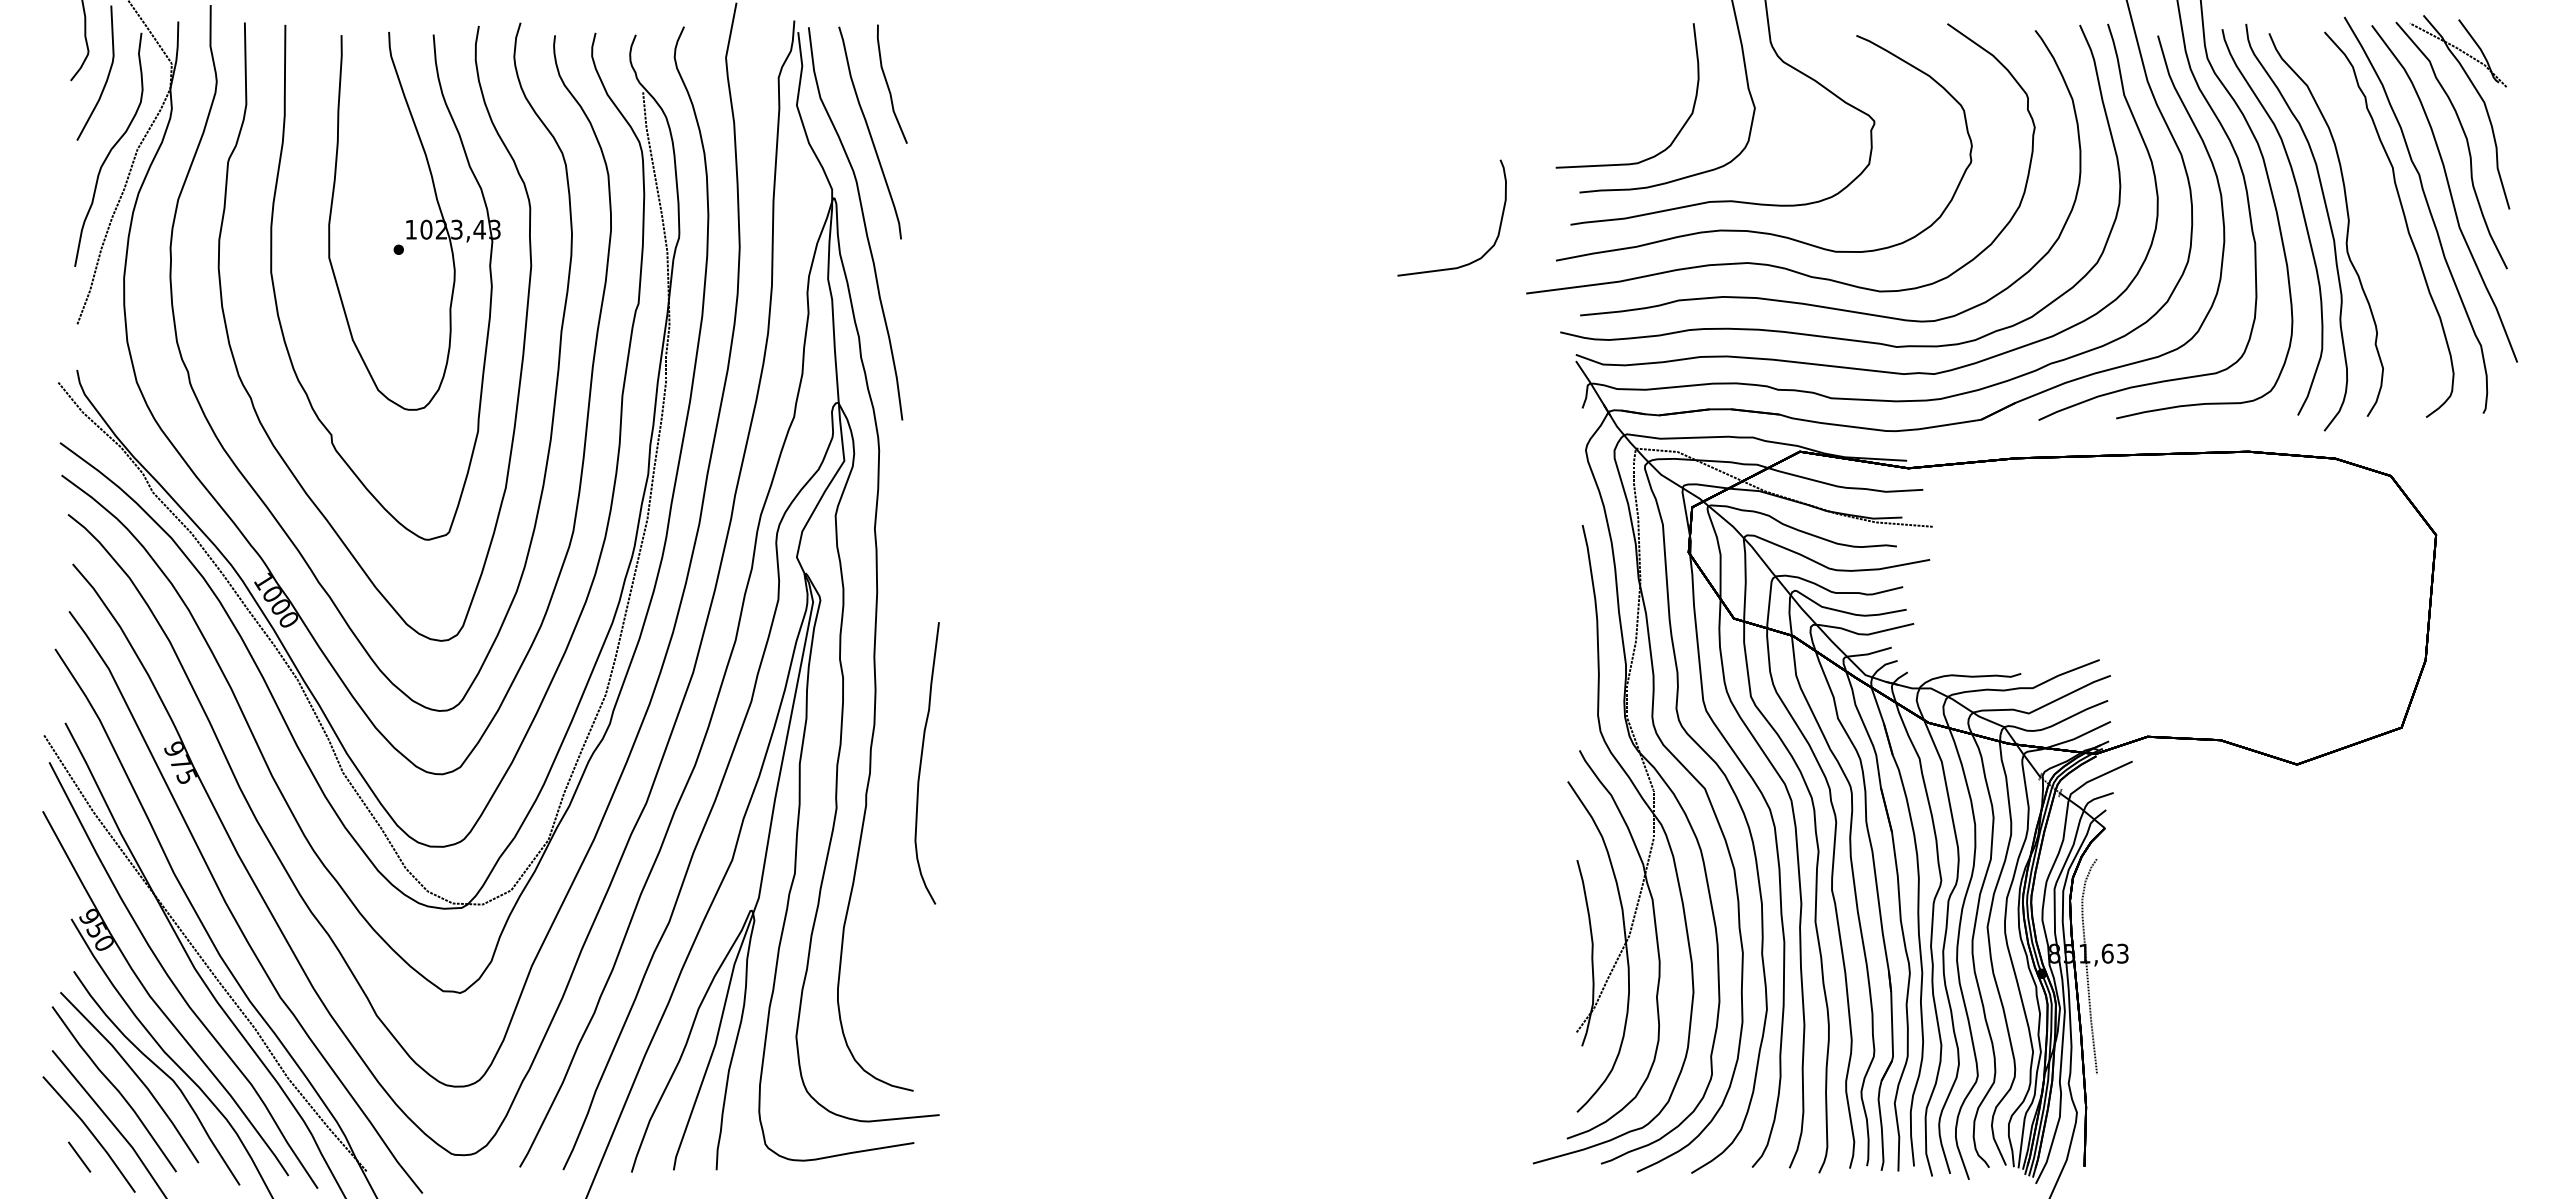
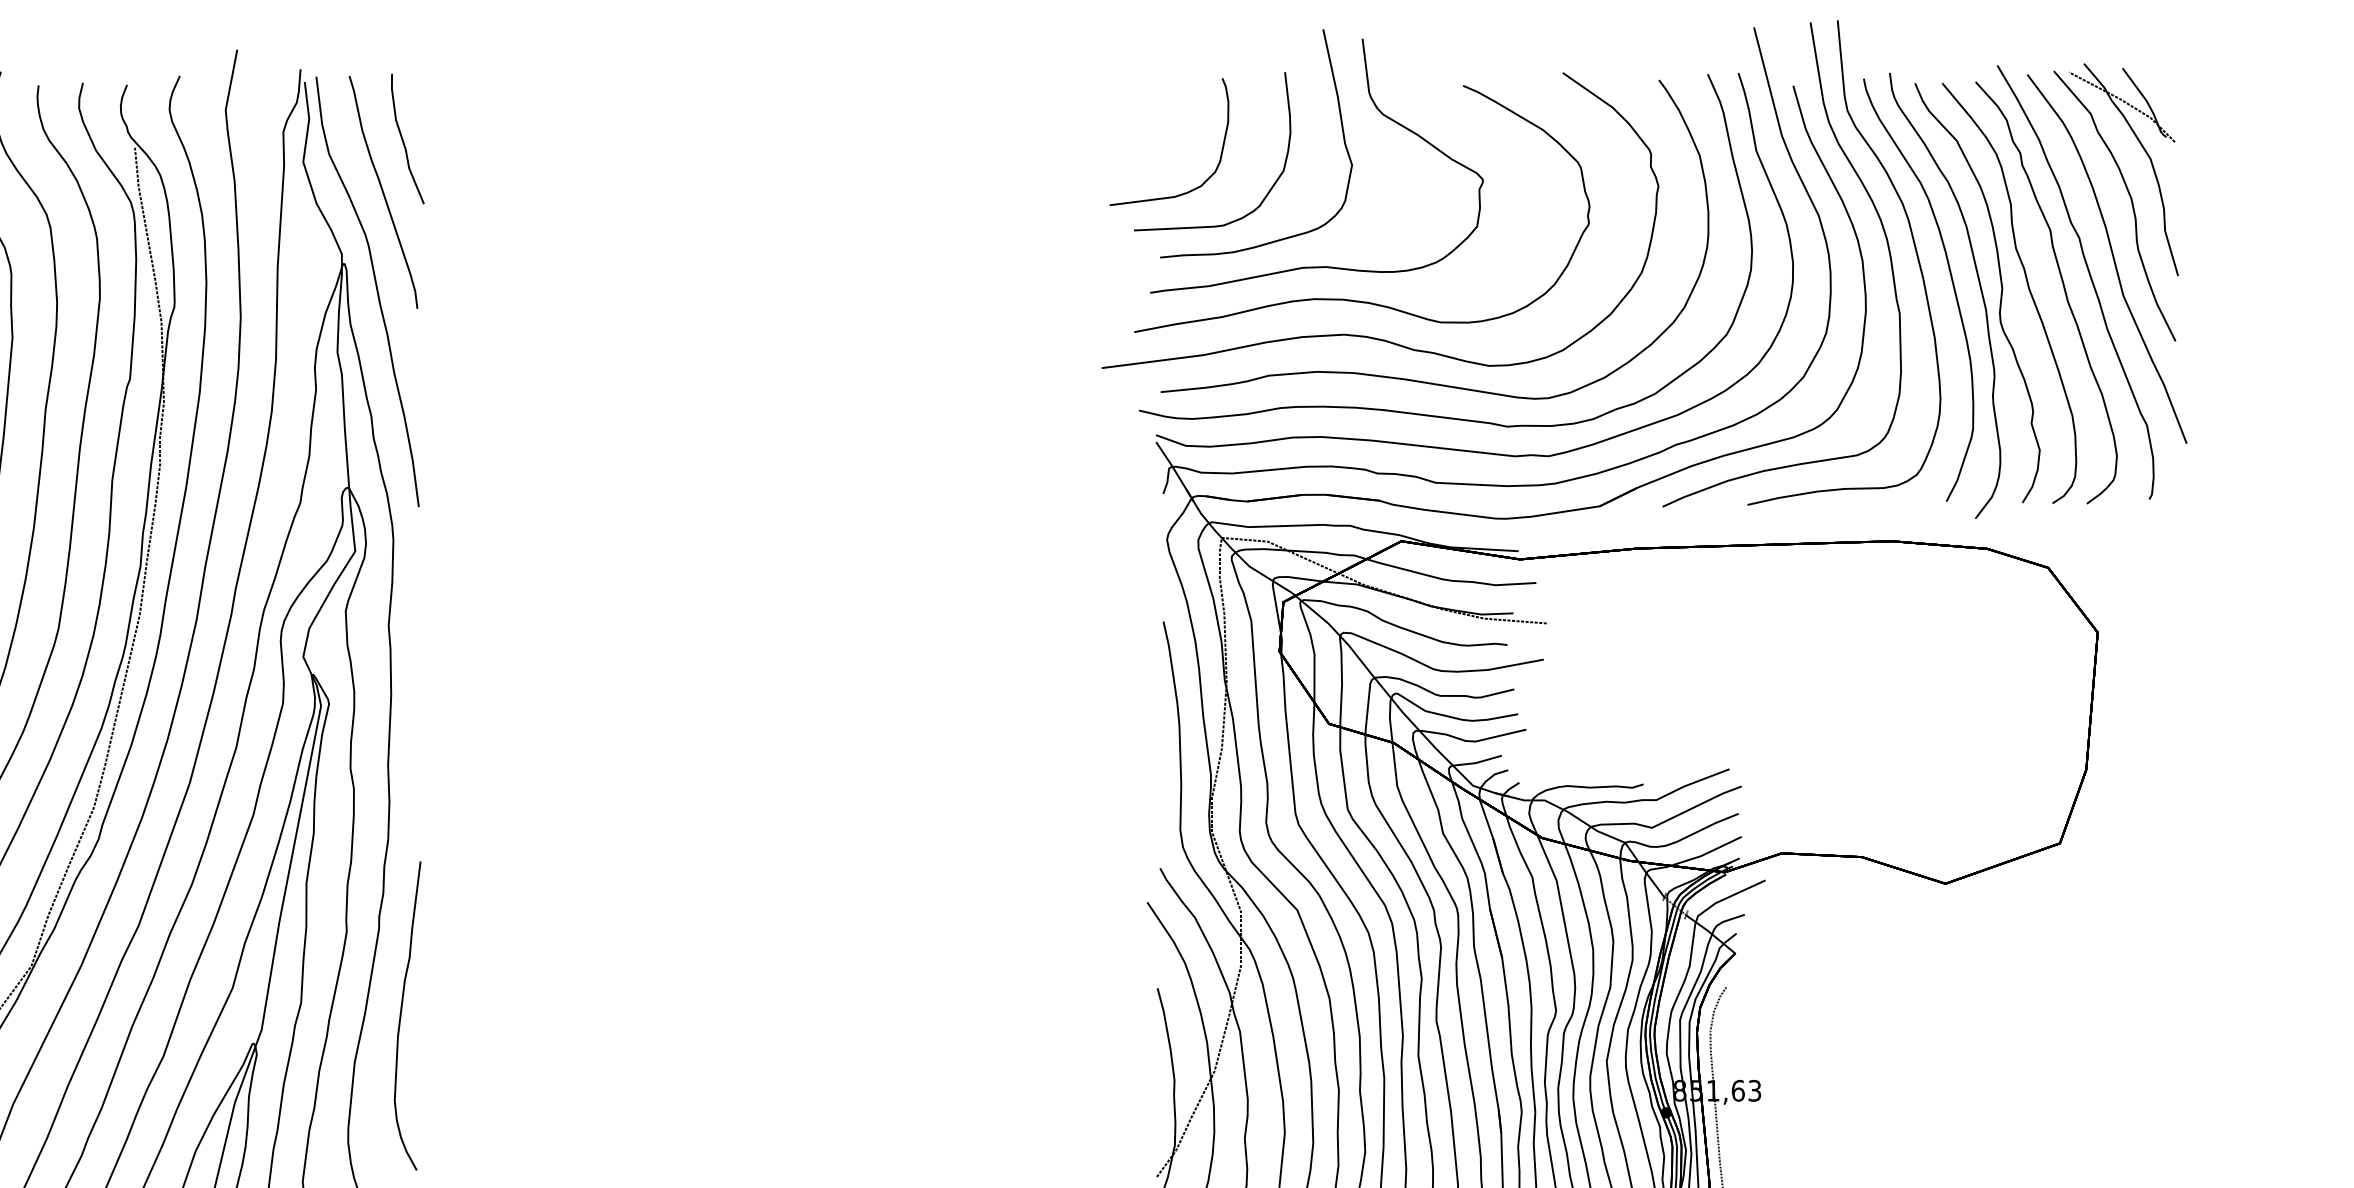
part: (2371, 218) -> (2027, 285), added
curve: (1471, 261) -> (1190, 189), moved
curve: (921, 763) -> (401, 1016), moved

